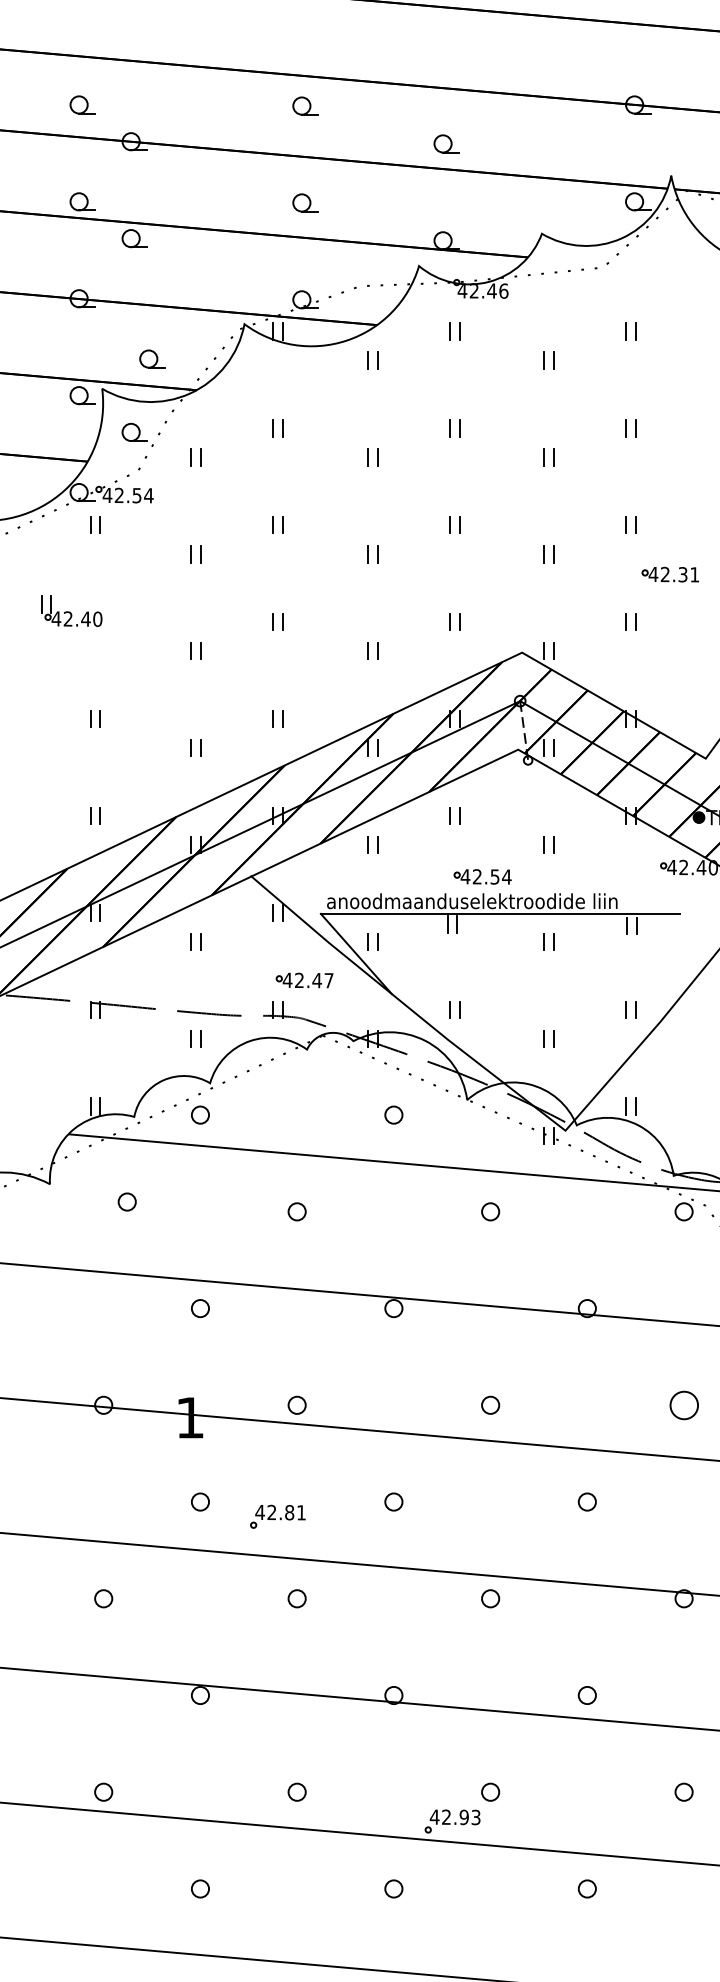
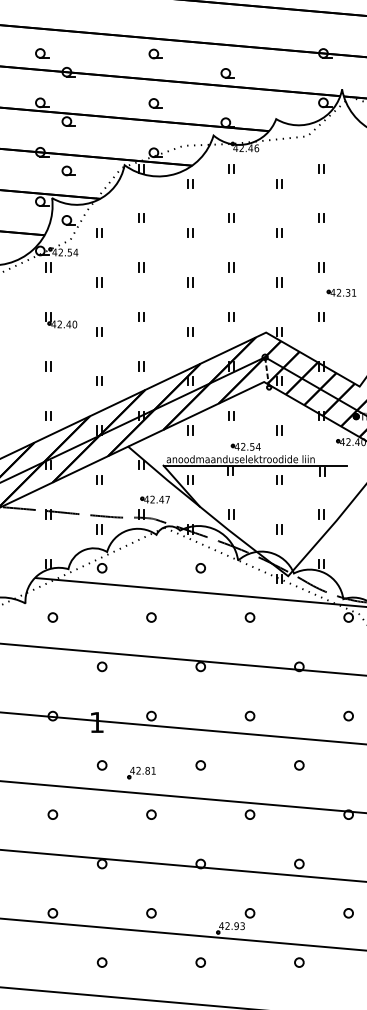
part: (151, 358) -> (68, 170), moved
part: (71, 611) -> (61, 320), moved
part: (126, 1201) -> (52, 617), moved
part: (683, 1404) -> (348, 715), size x0.62

